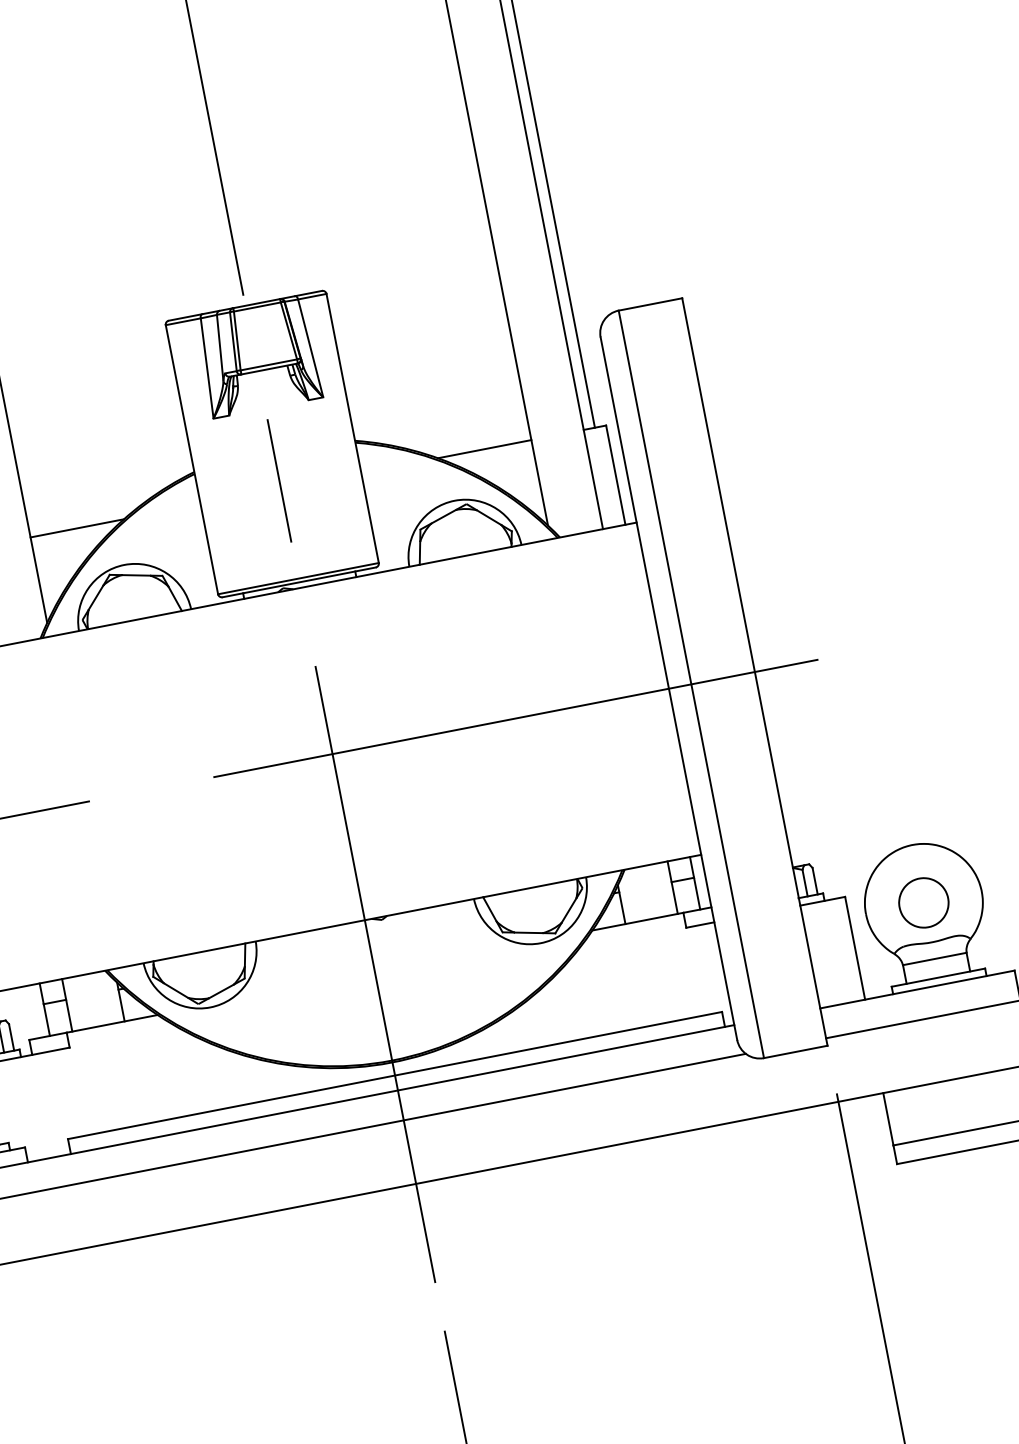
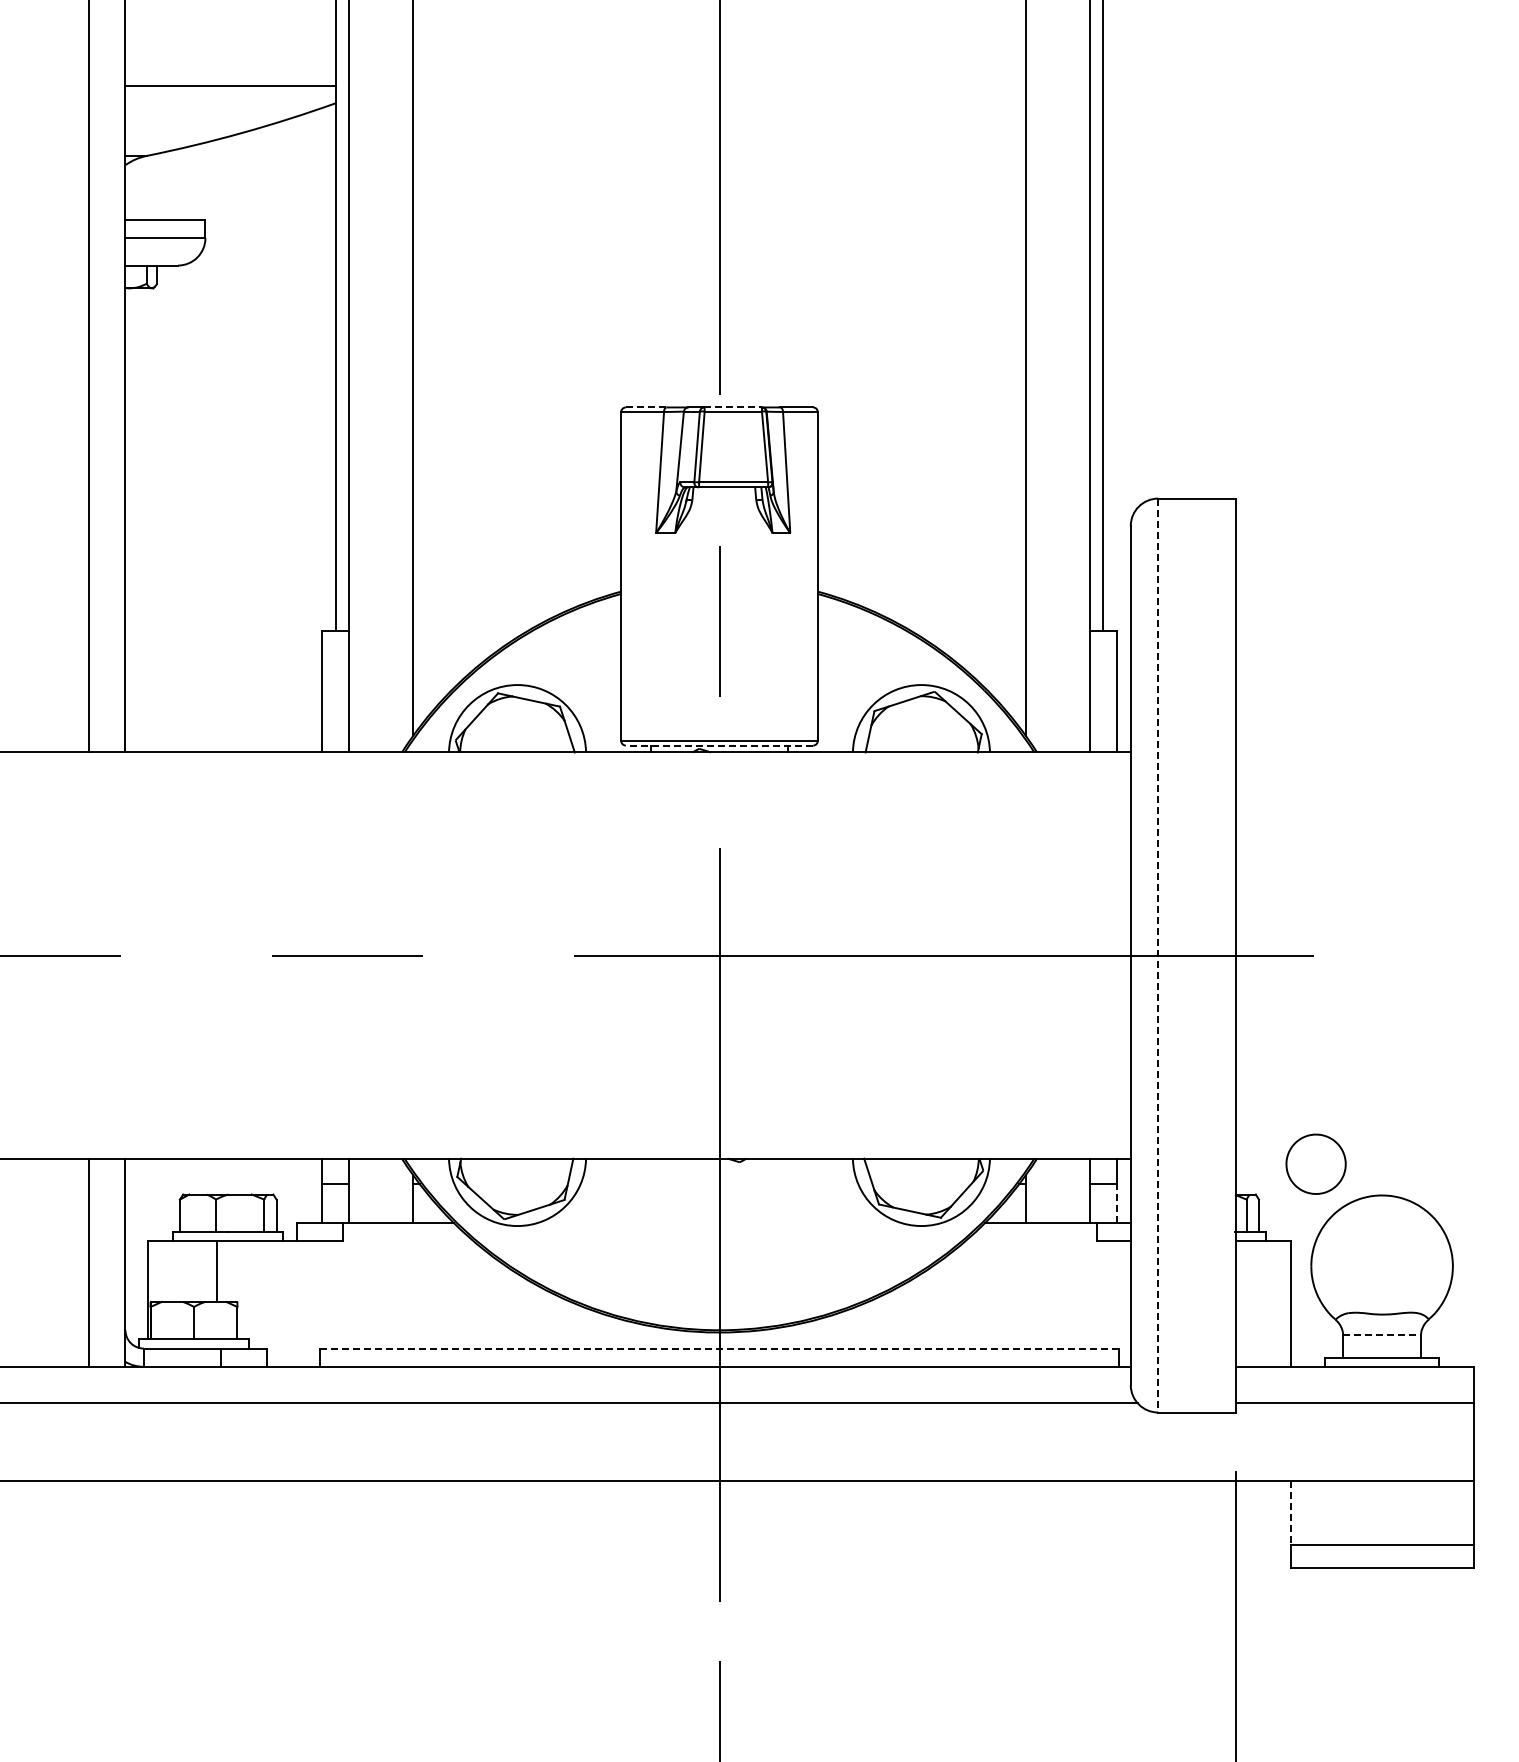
line: (256, 303) -> (733, 407), solid -> dashed
line: (185, 317) -> (646, 407), solid -> dashed
line: (484, 449) -> (968, 631), removed
line: (77, 528) -> (470, 631), removed
line: (299, 582) -> (719, 745), solid -> dashed
line: (691, 684) -> (1158, 955), solid -> dashed
line: (697, 892) -> (1117, 1202), solid -> dashed
part: (923, 902) -> (1315, 1163), moved
line: (935, 958) -> (1382, 1334), solid -> dashed
line: (395, 1075) -> (719, 1348), solid -> dashed
line: (888, 1119) -> (1290, 1513), solid -> dashed

